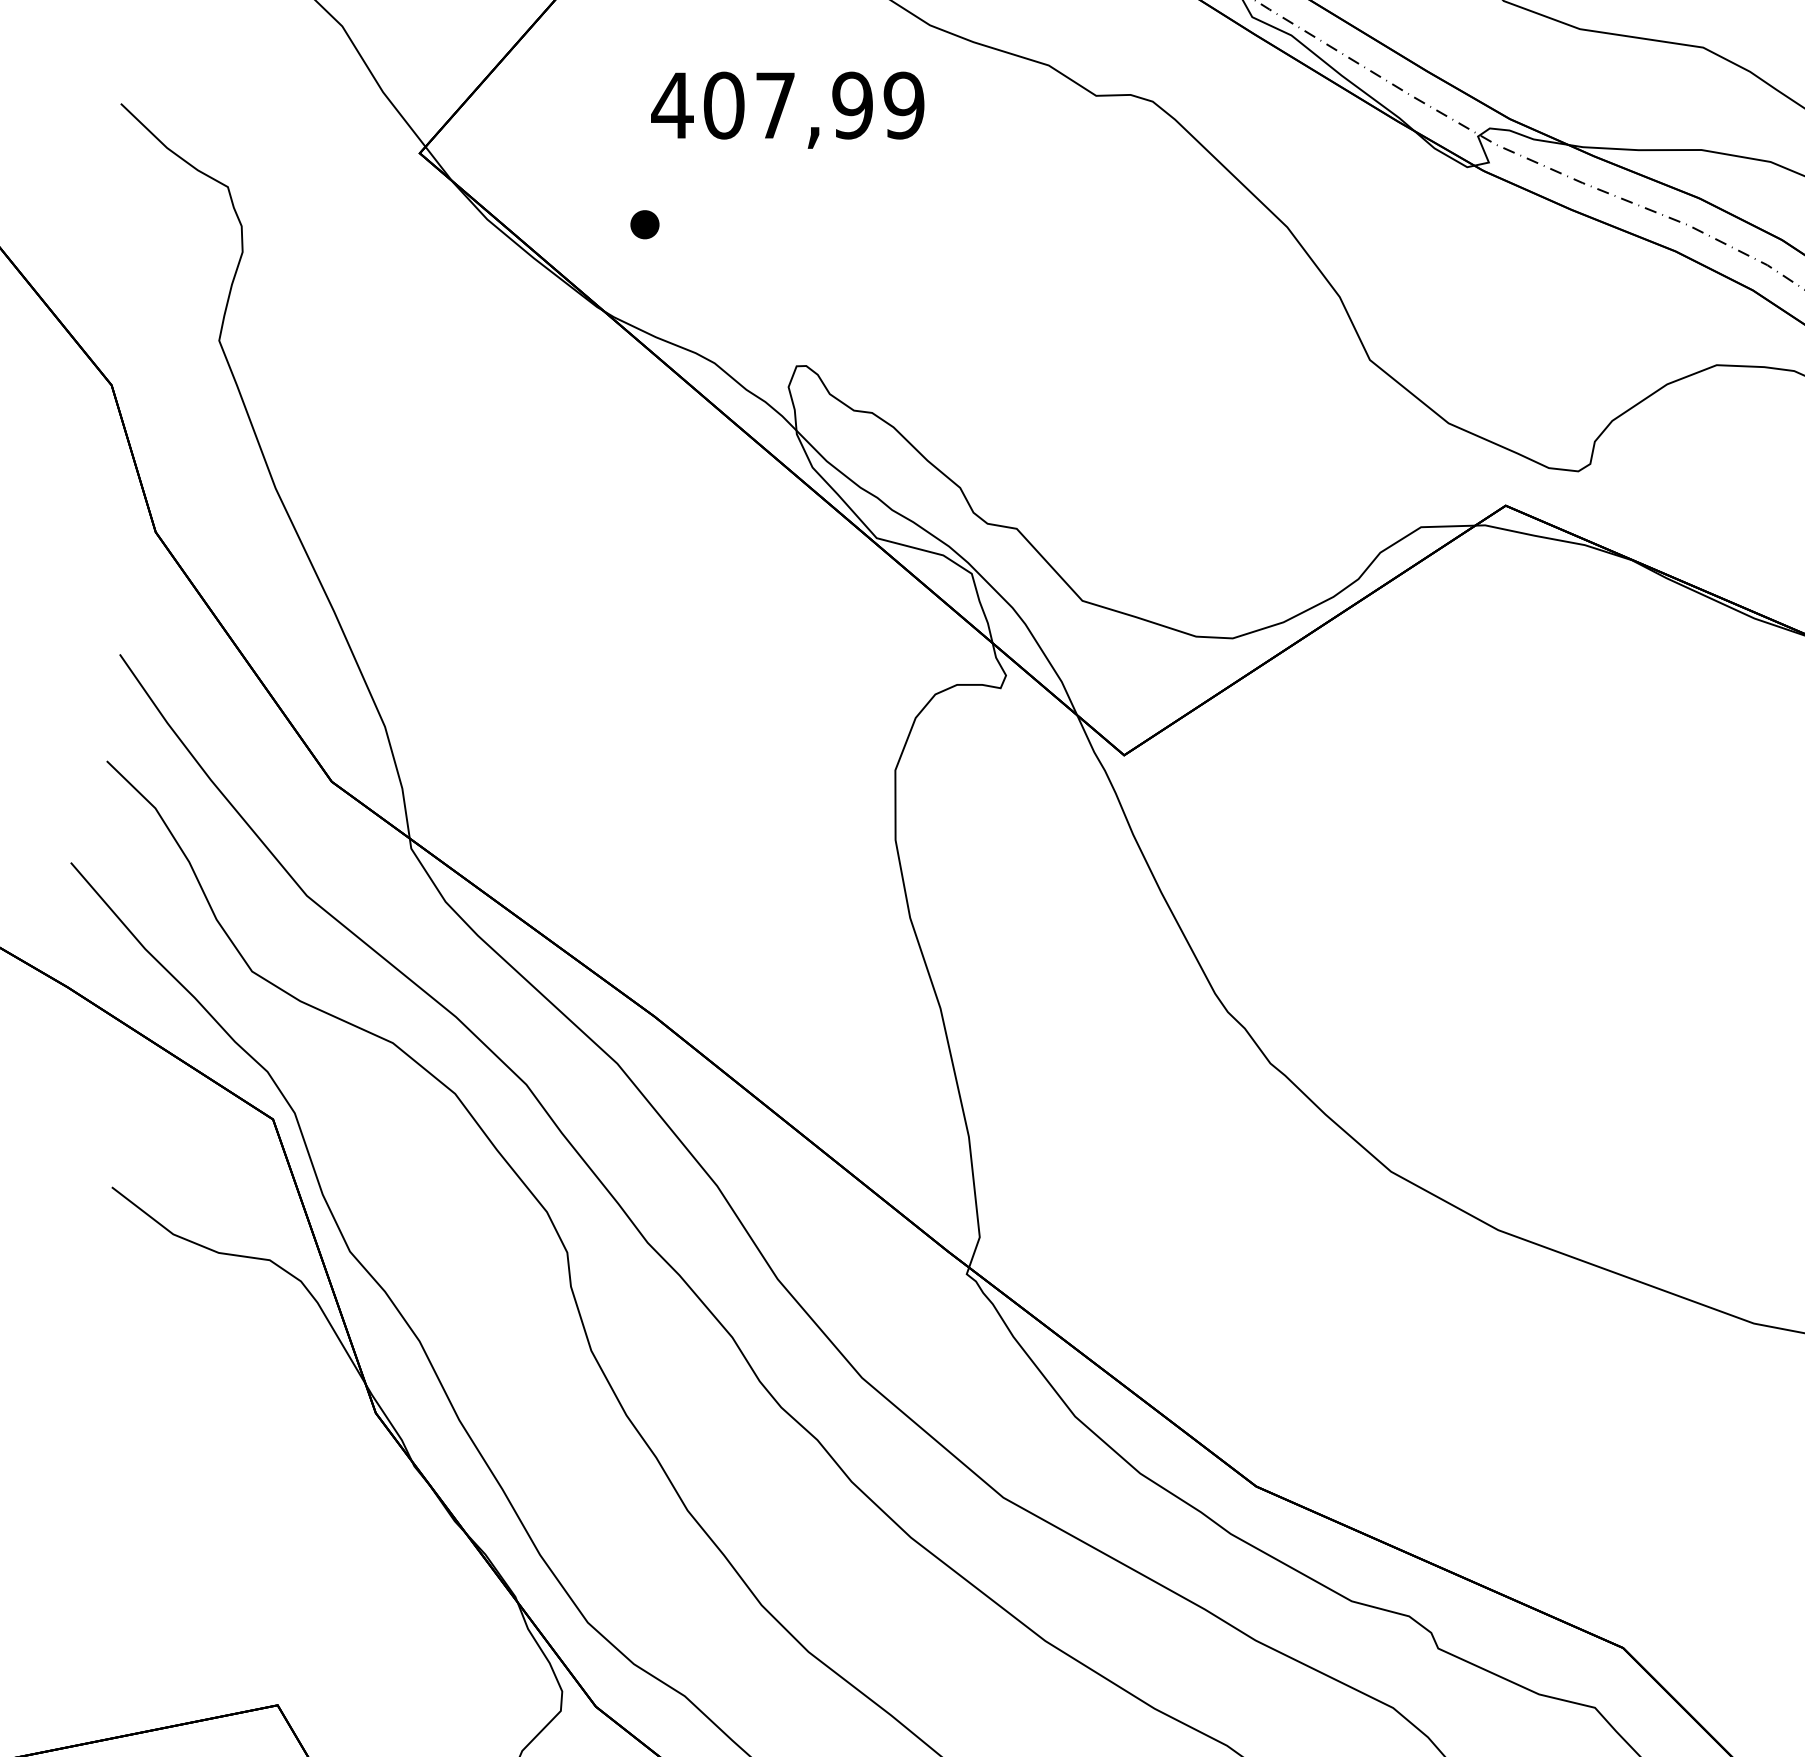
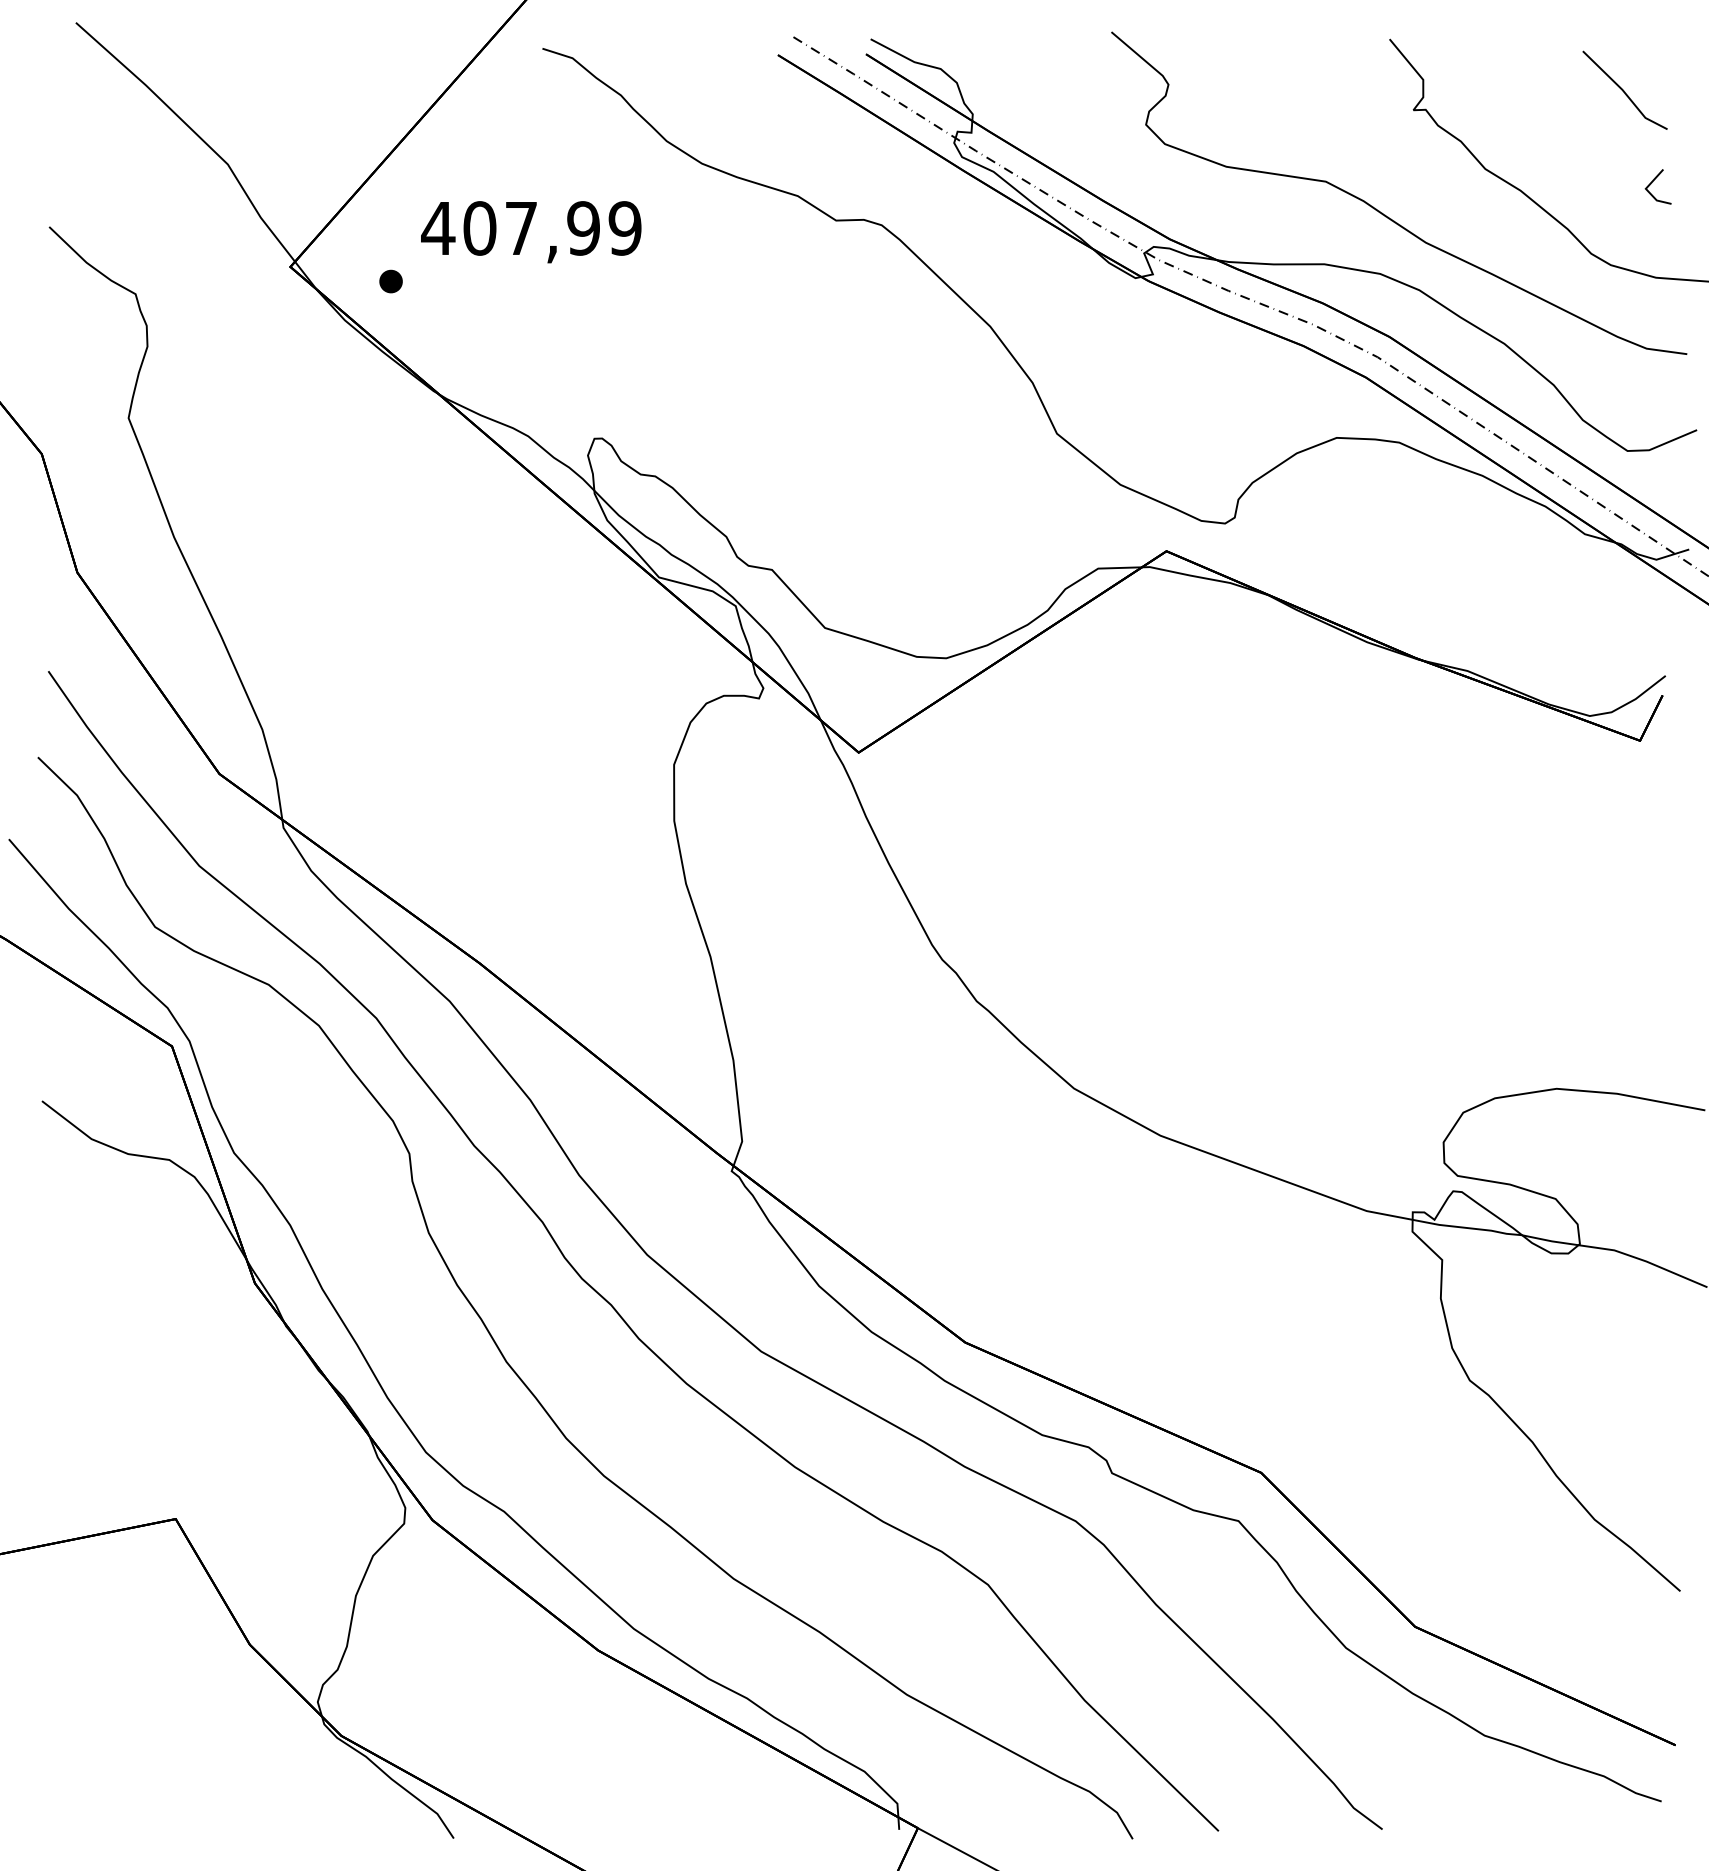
text: (788, 110) -> (531, 232), moved
part: (644, 224) -> (390, 281), moved

